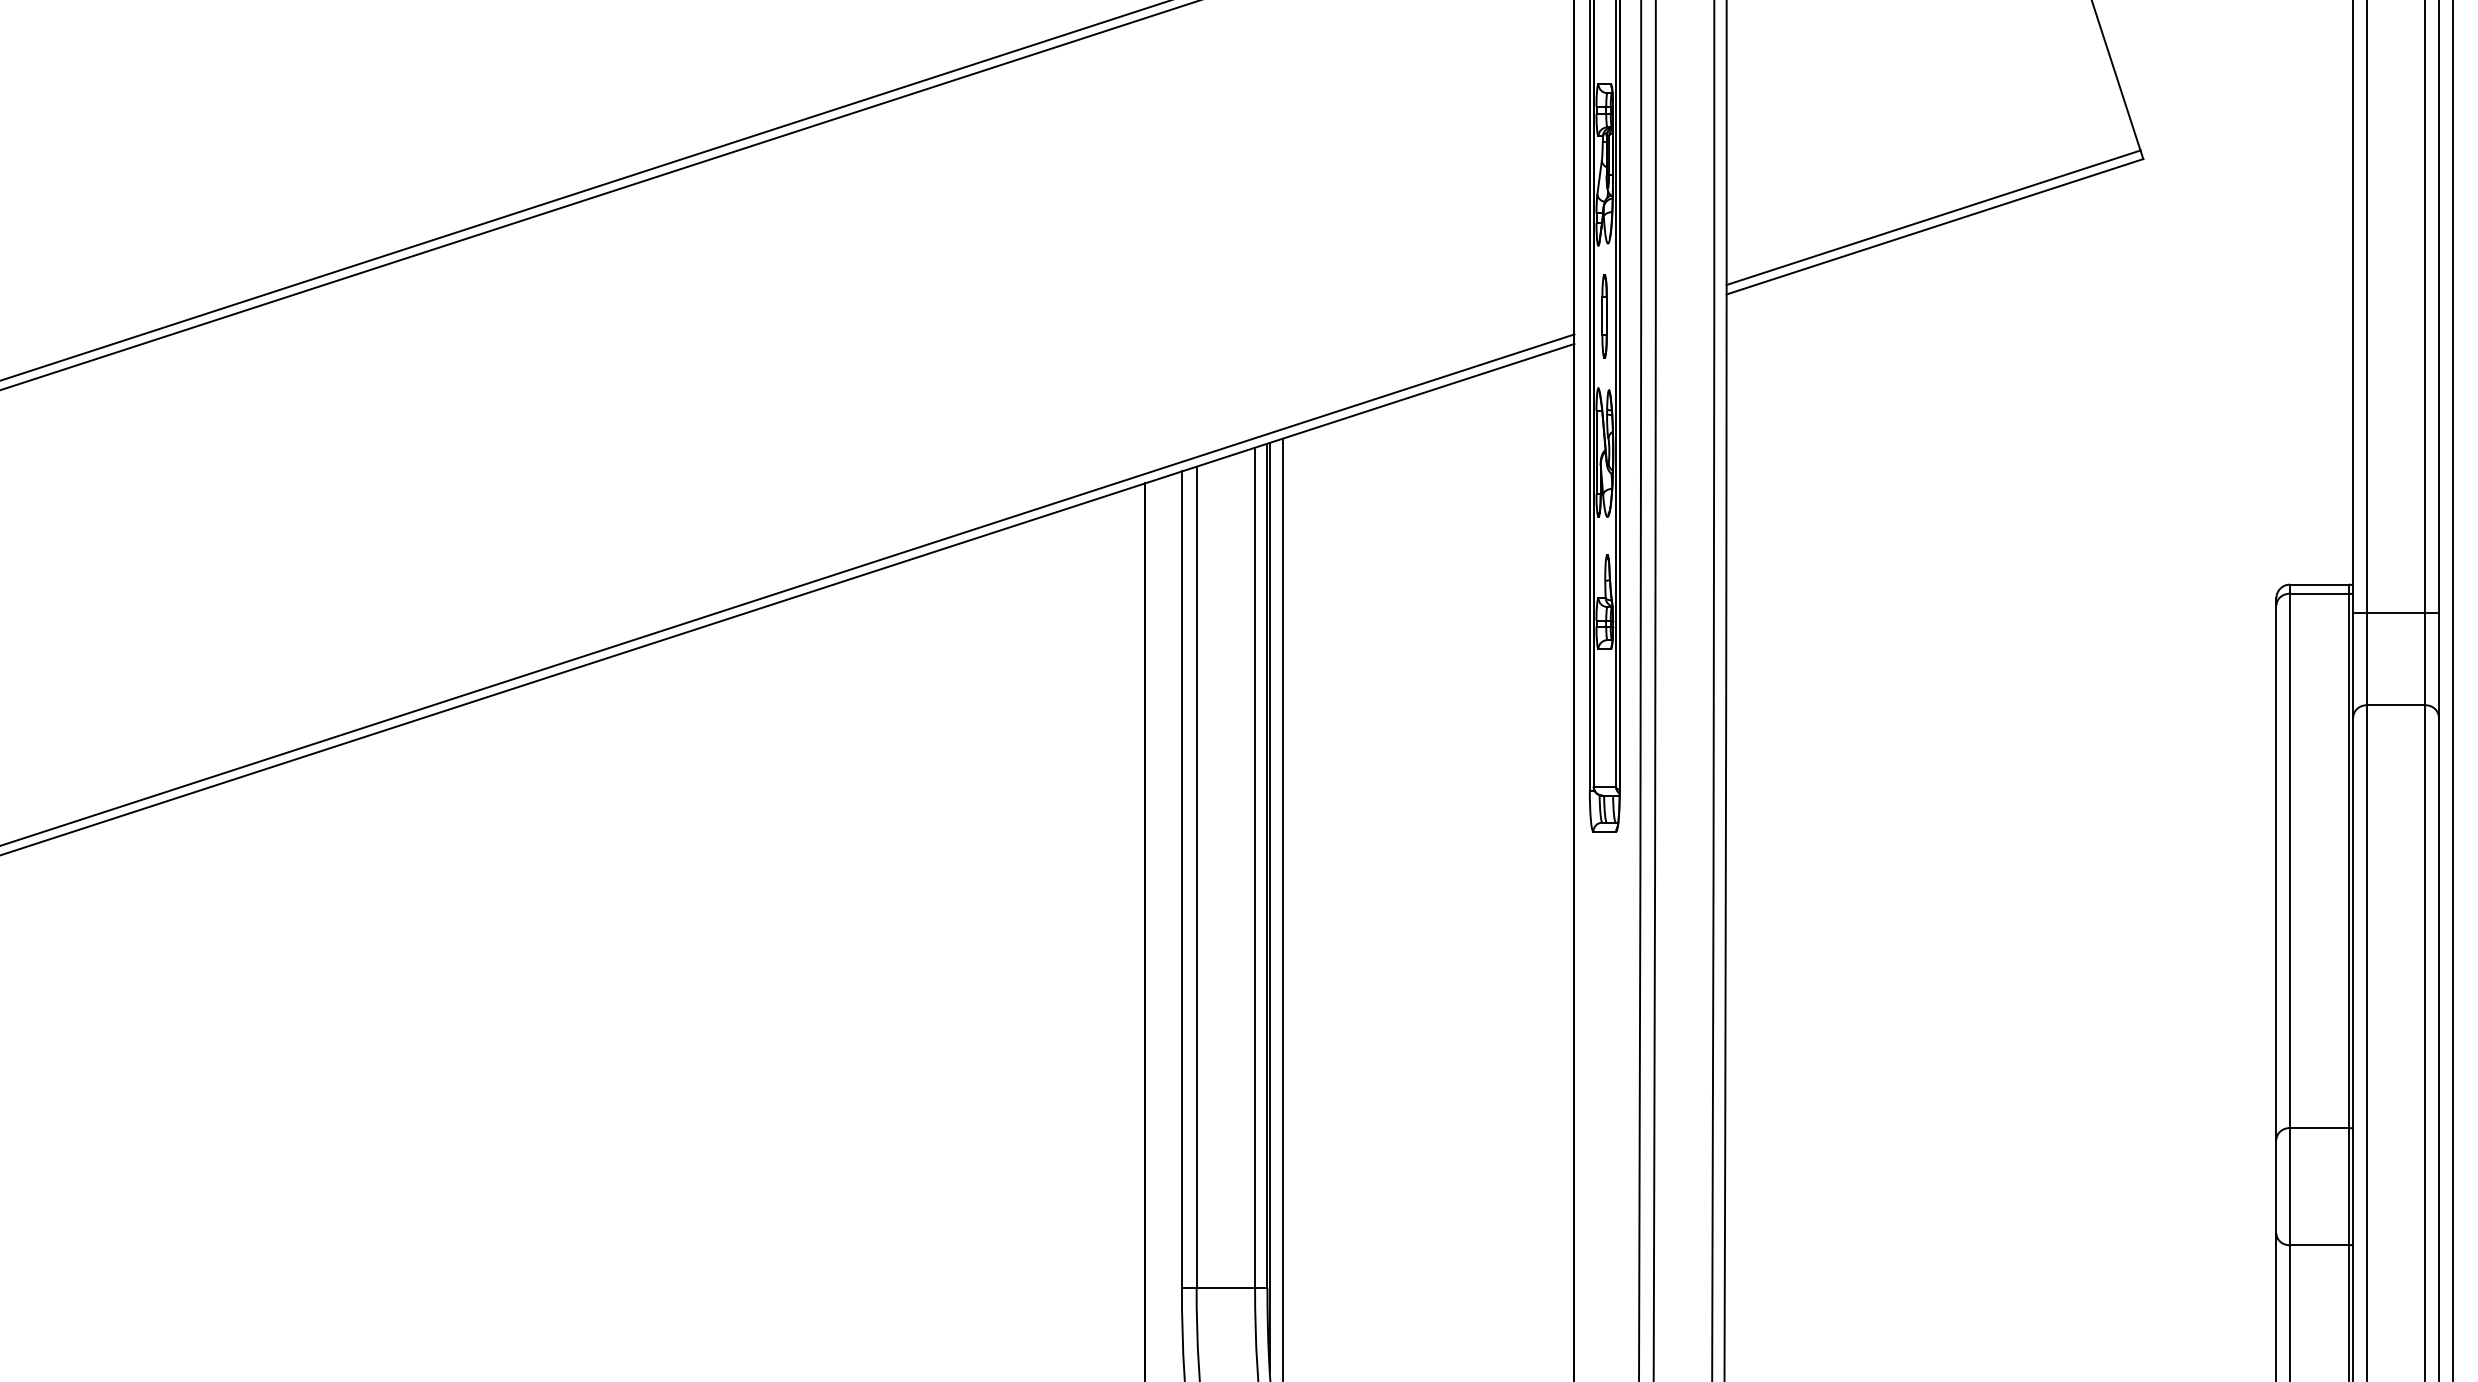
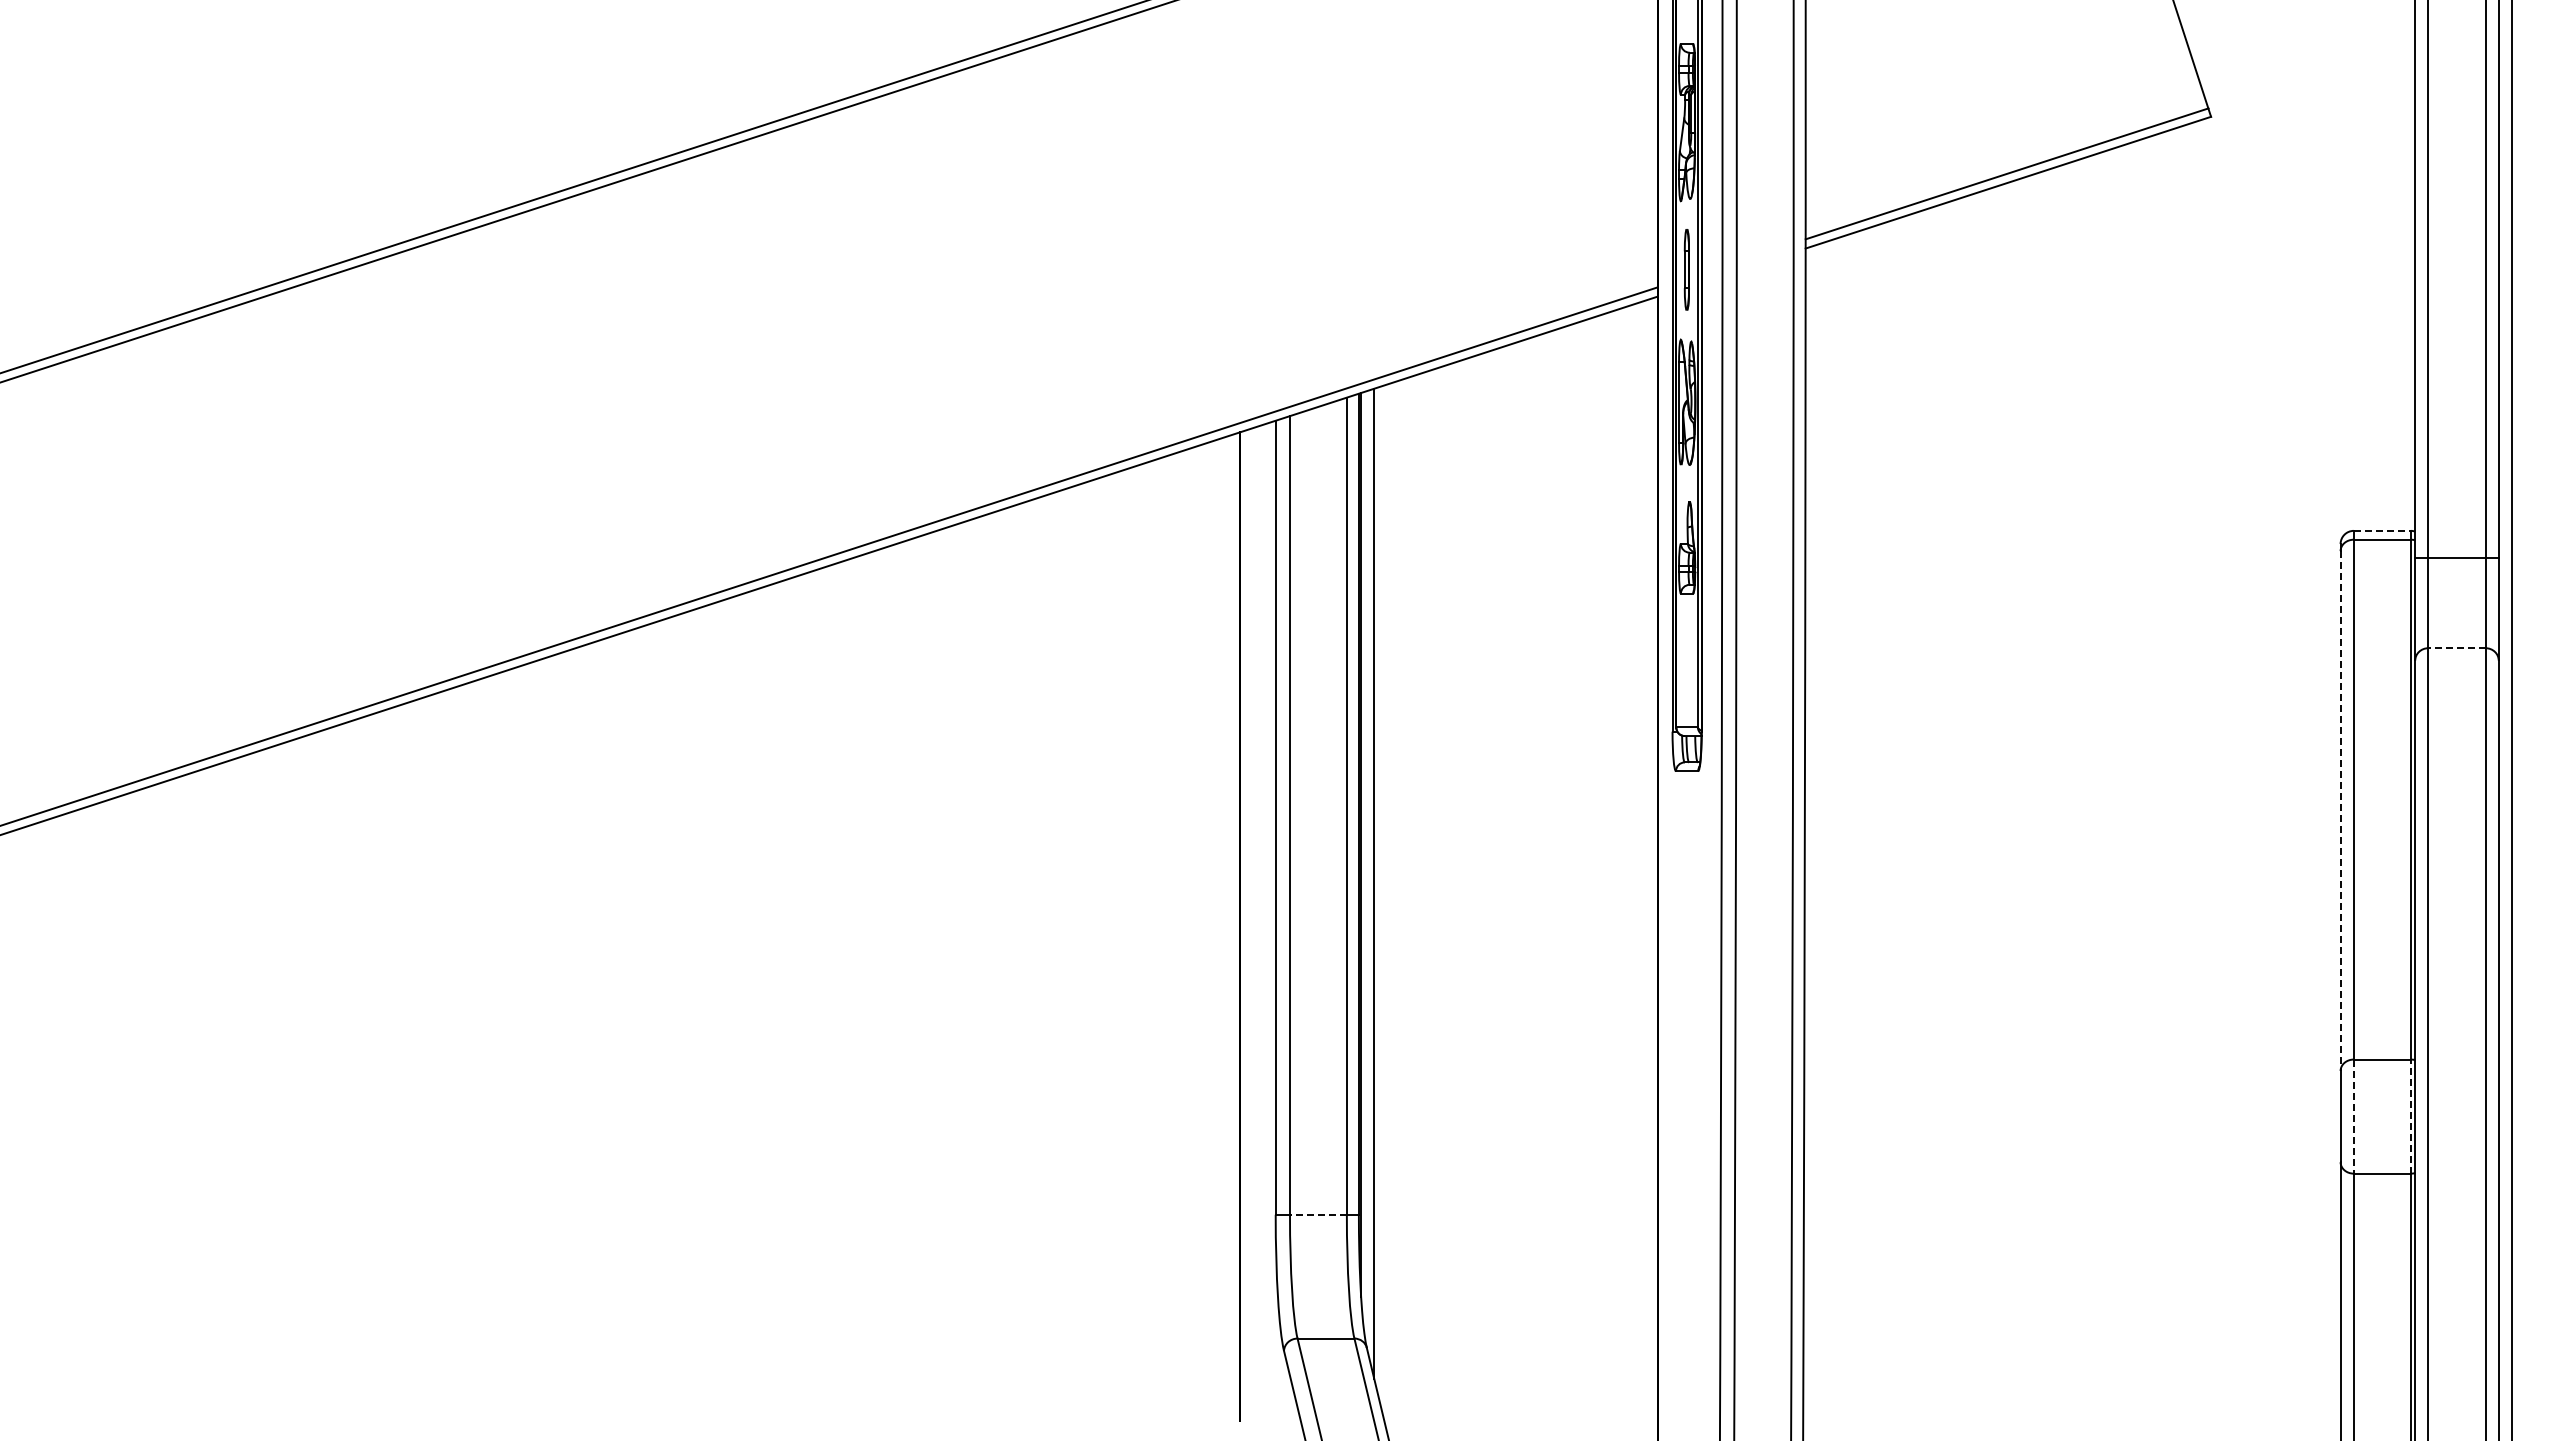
line: (2319, 584) -> (2382, 530), solid -> dashed
line: (2395, 705) -> (2456, 648), solid -> dashed
line: (2276, 873) -> (2340, 811), solid -> dashed
line: (2348, 1186) -> (2410, 1116), solid -> dashed
line: (2289, 1187) -> (2353, 1117), solid -> dashed
line: (1224, 1287) -> (1317, 1214), solid -> dashed

